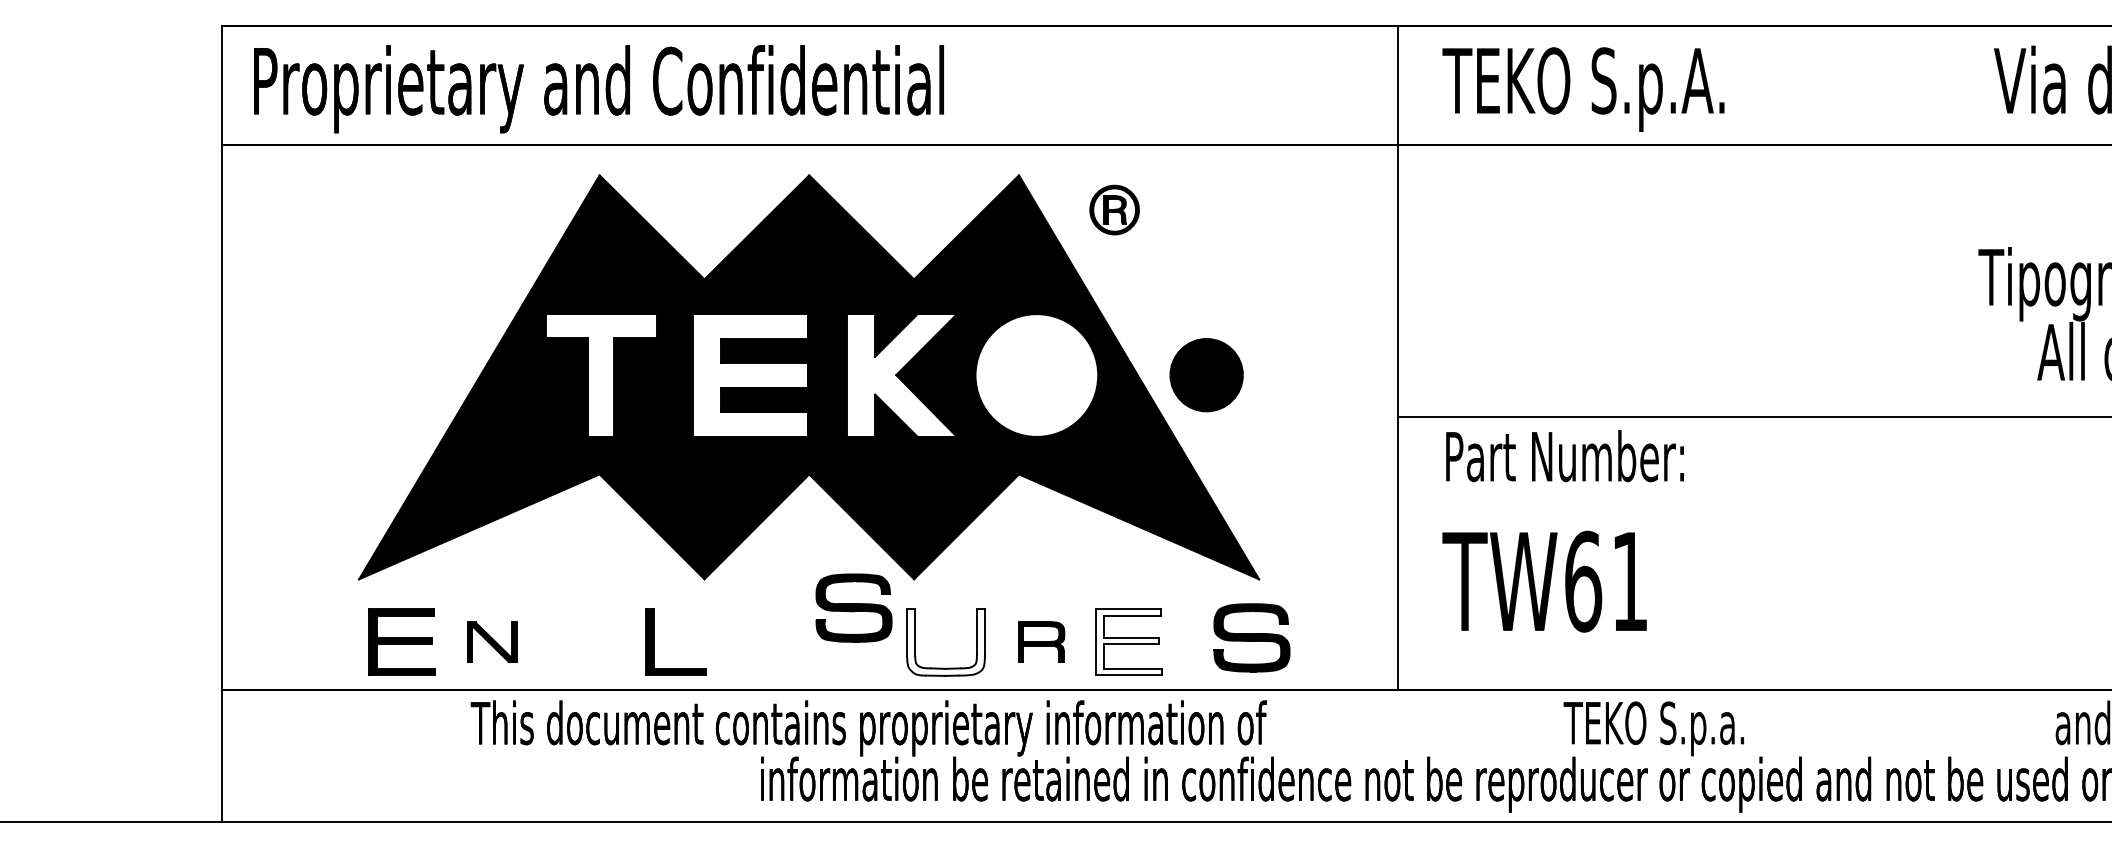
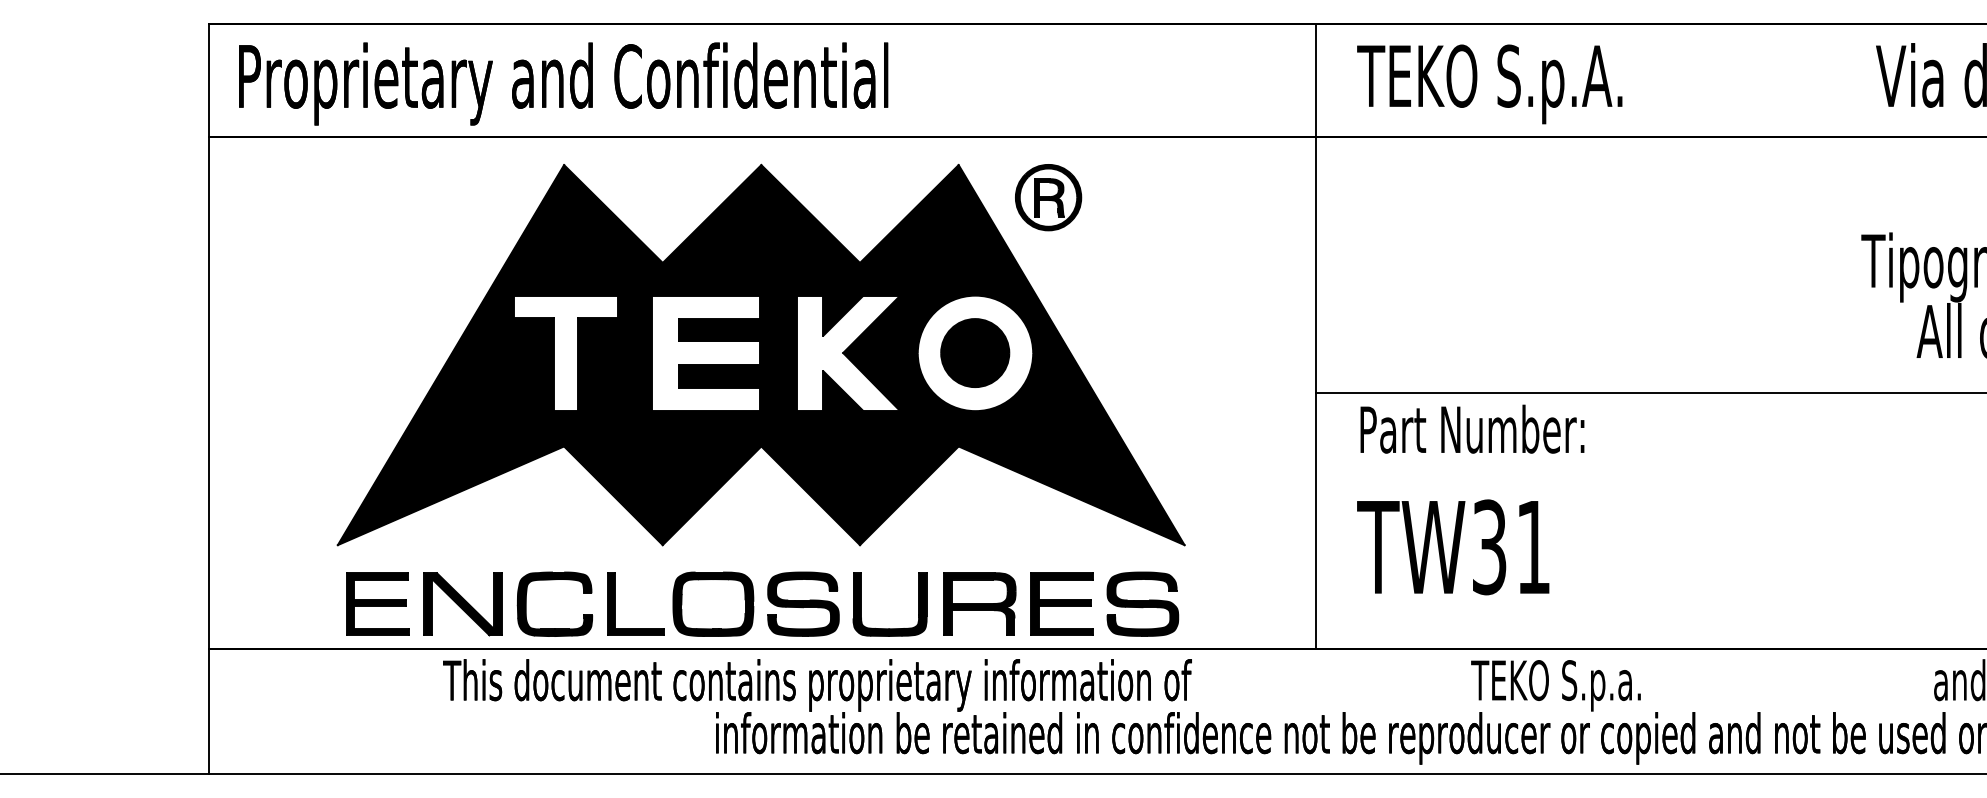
part: (1114, 209) -> (1048, 197), size x1.43
part: (1206, 374) -> (975, 352), moved
text: (1583, 581) -> (1489, 547), TW61 -> TW31
part: (854, 607) -> (803, 603), moved
part: (589, 616) -> (554, 580), added
part: (1251, 637) -> (1142, 603), moved
part: (758, 641) -> (713, 603), added
part: (1041, 641) -> (979, 603), size x1.67
part: (491, 642) -> (462, 604), size x1.67
fill: (945, 642) -> (889, 604), added
fill: (1129, 642) -> (1062, 604), added

